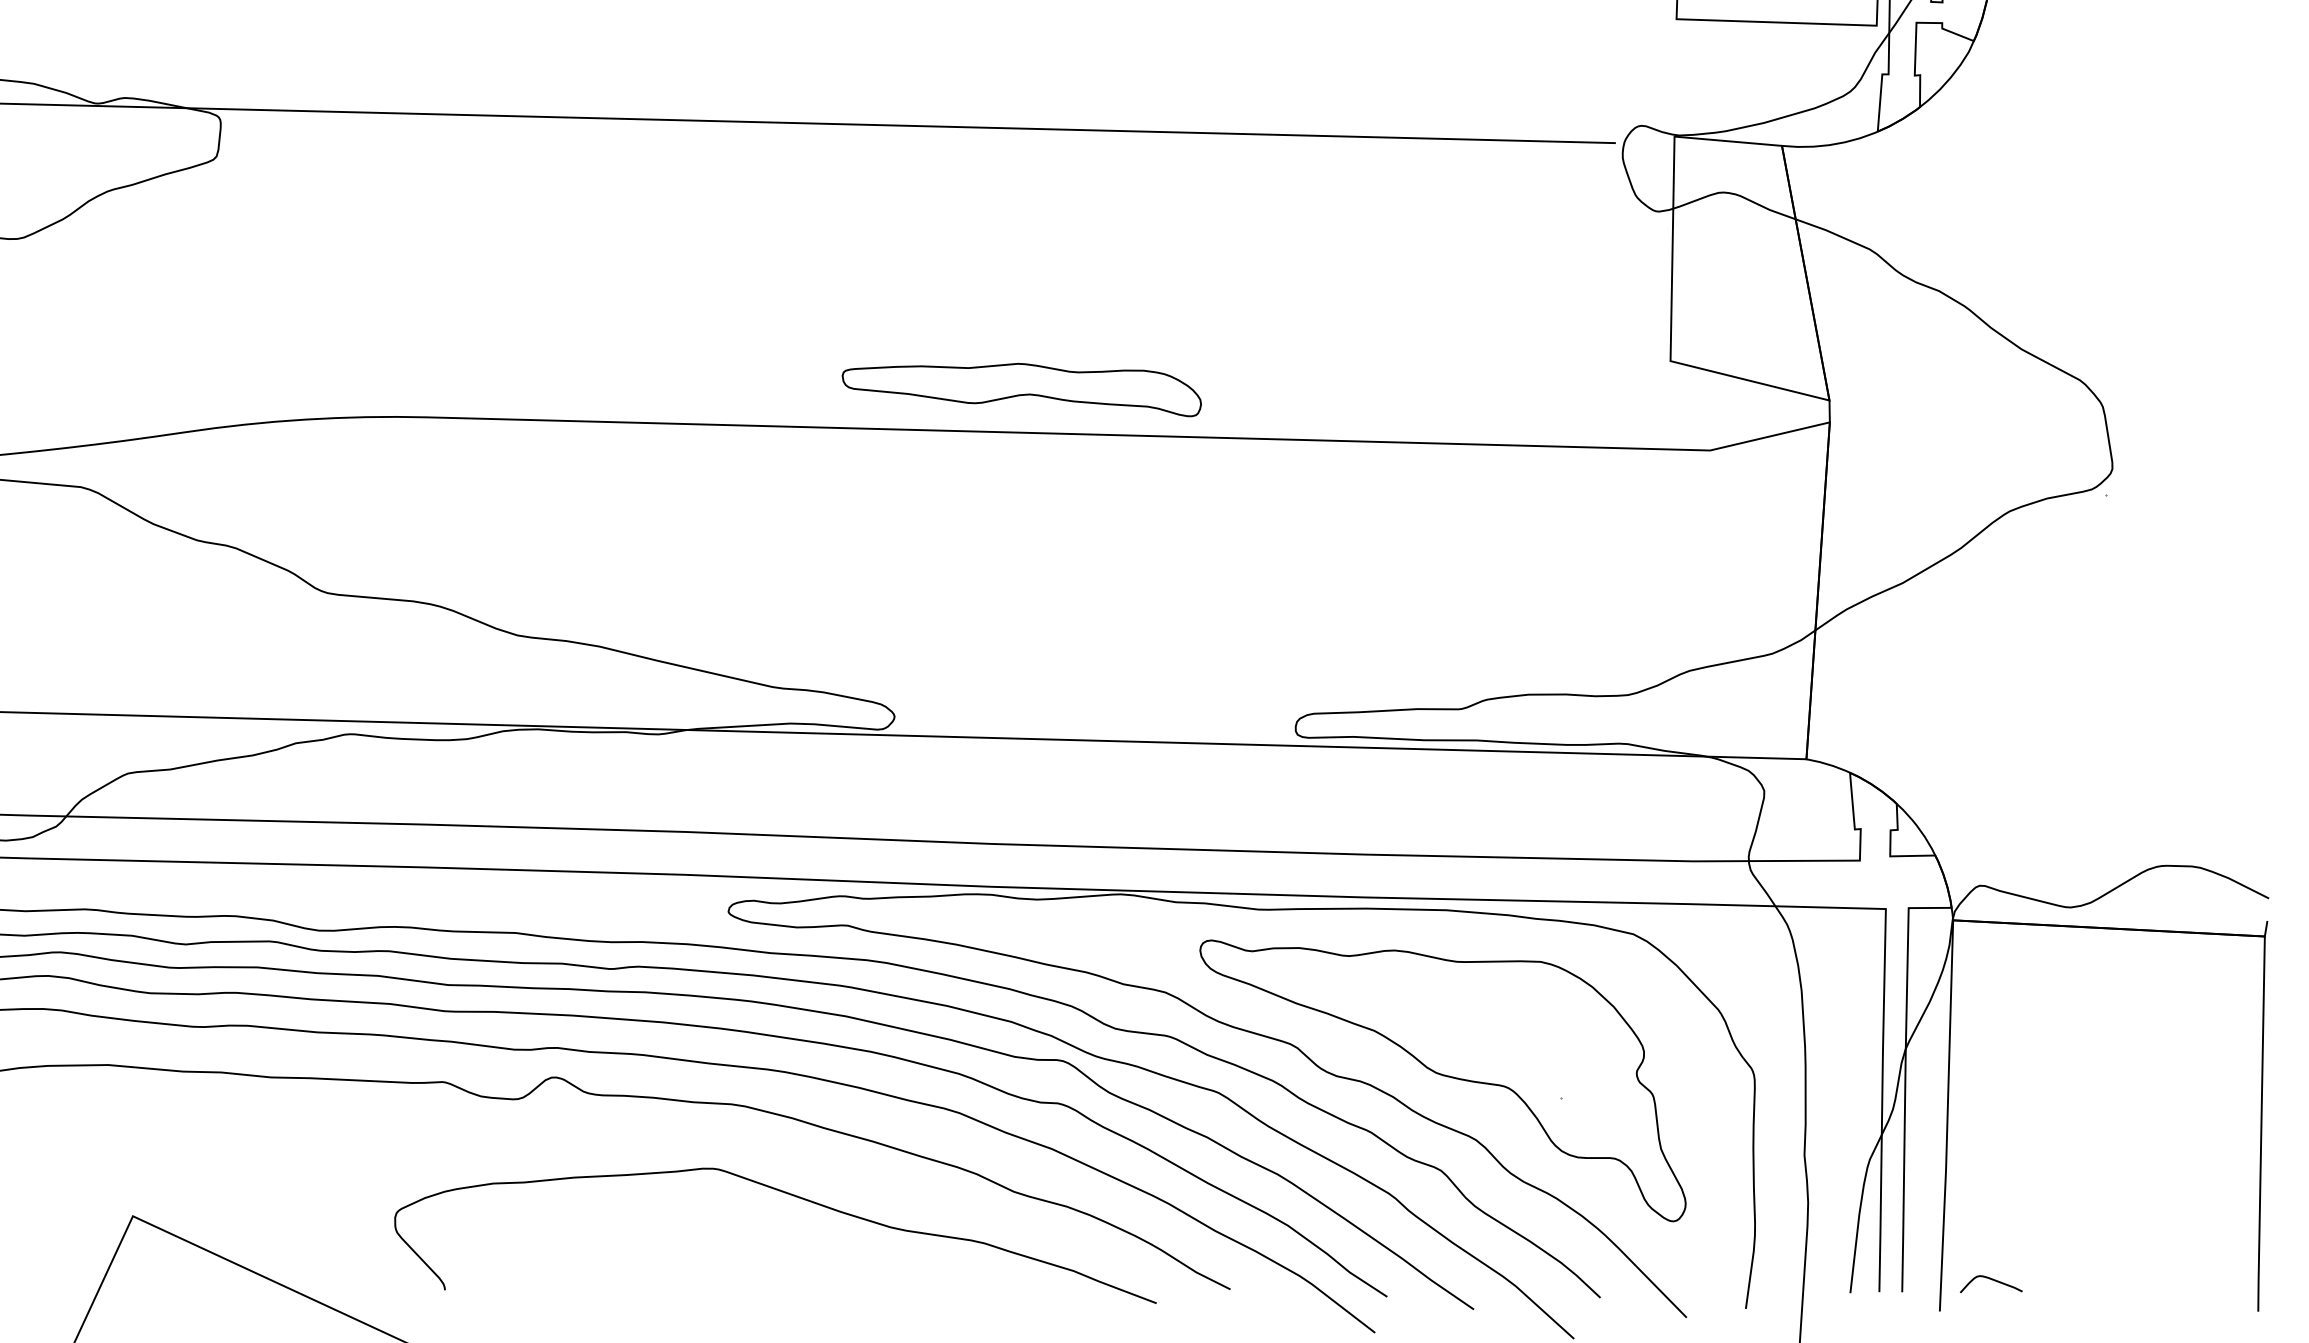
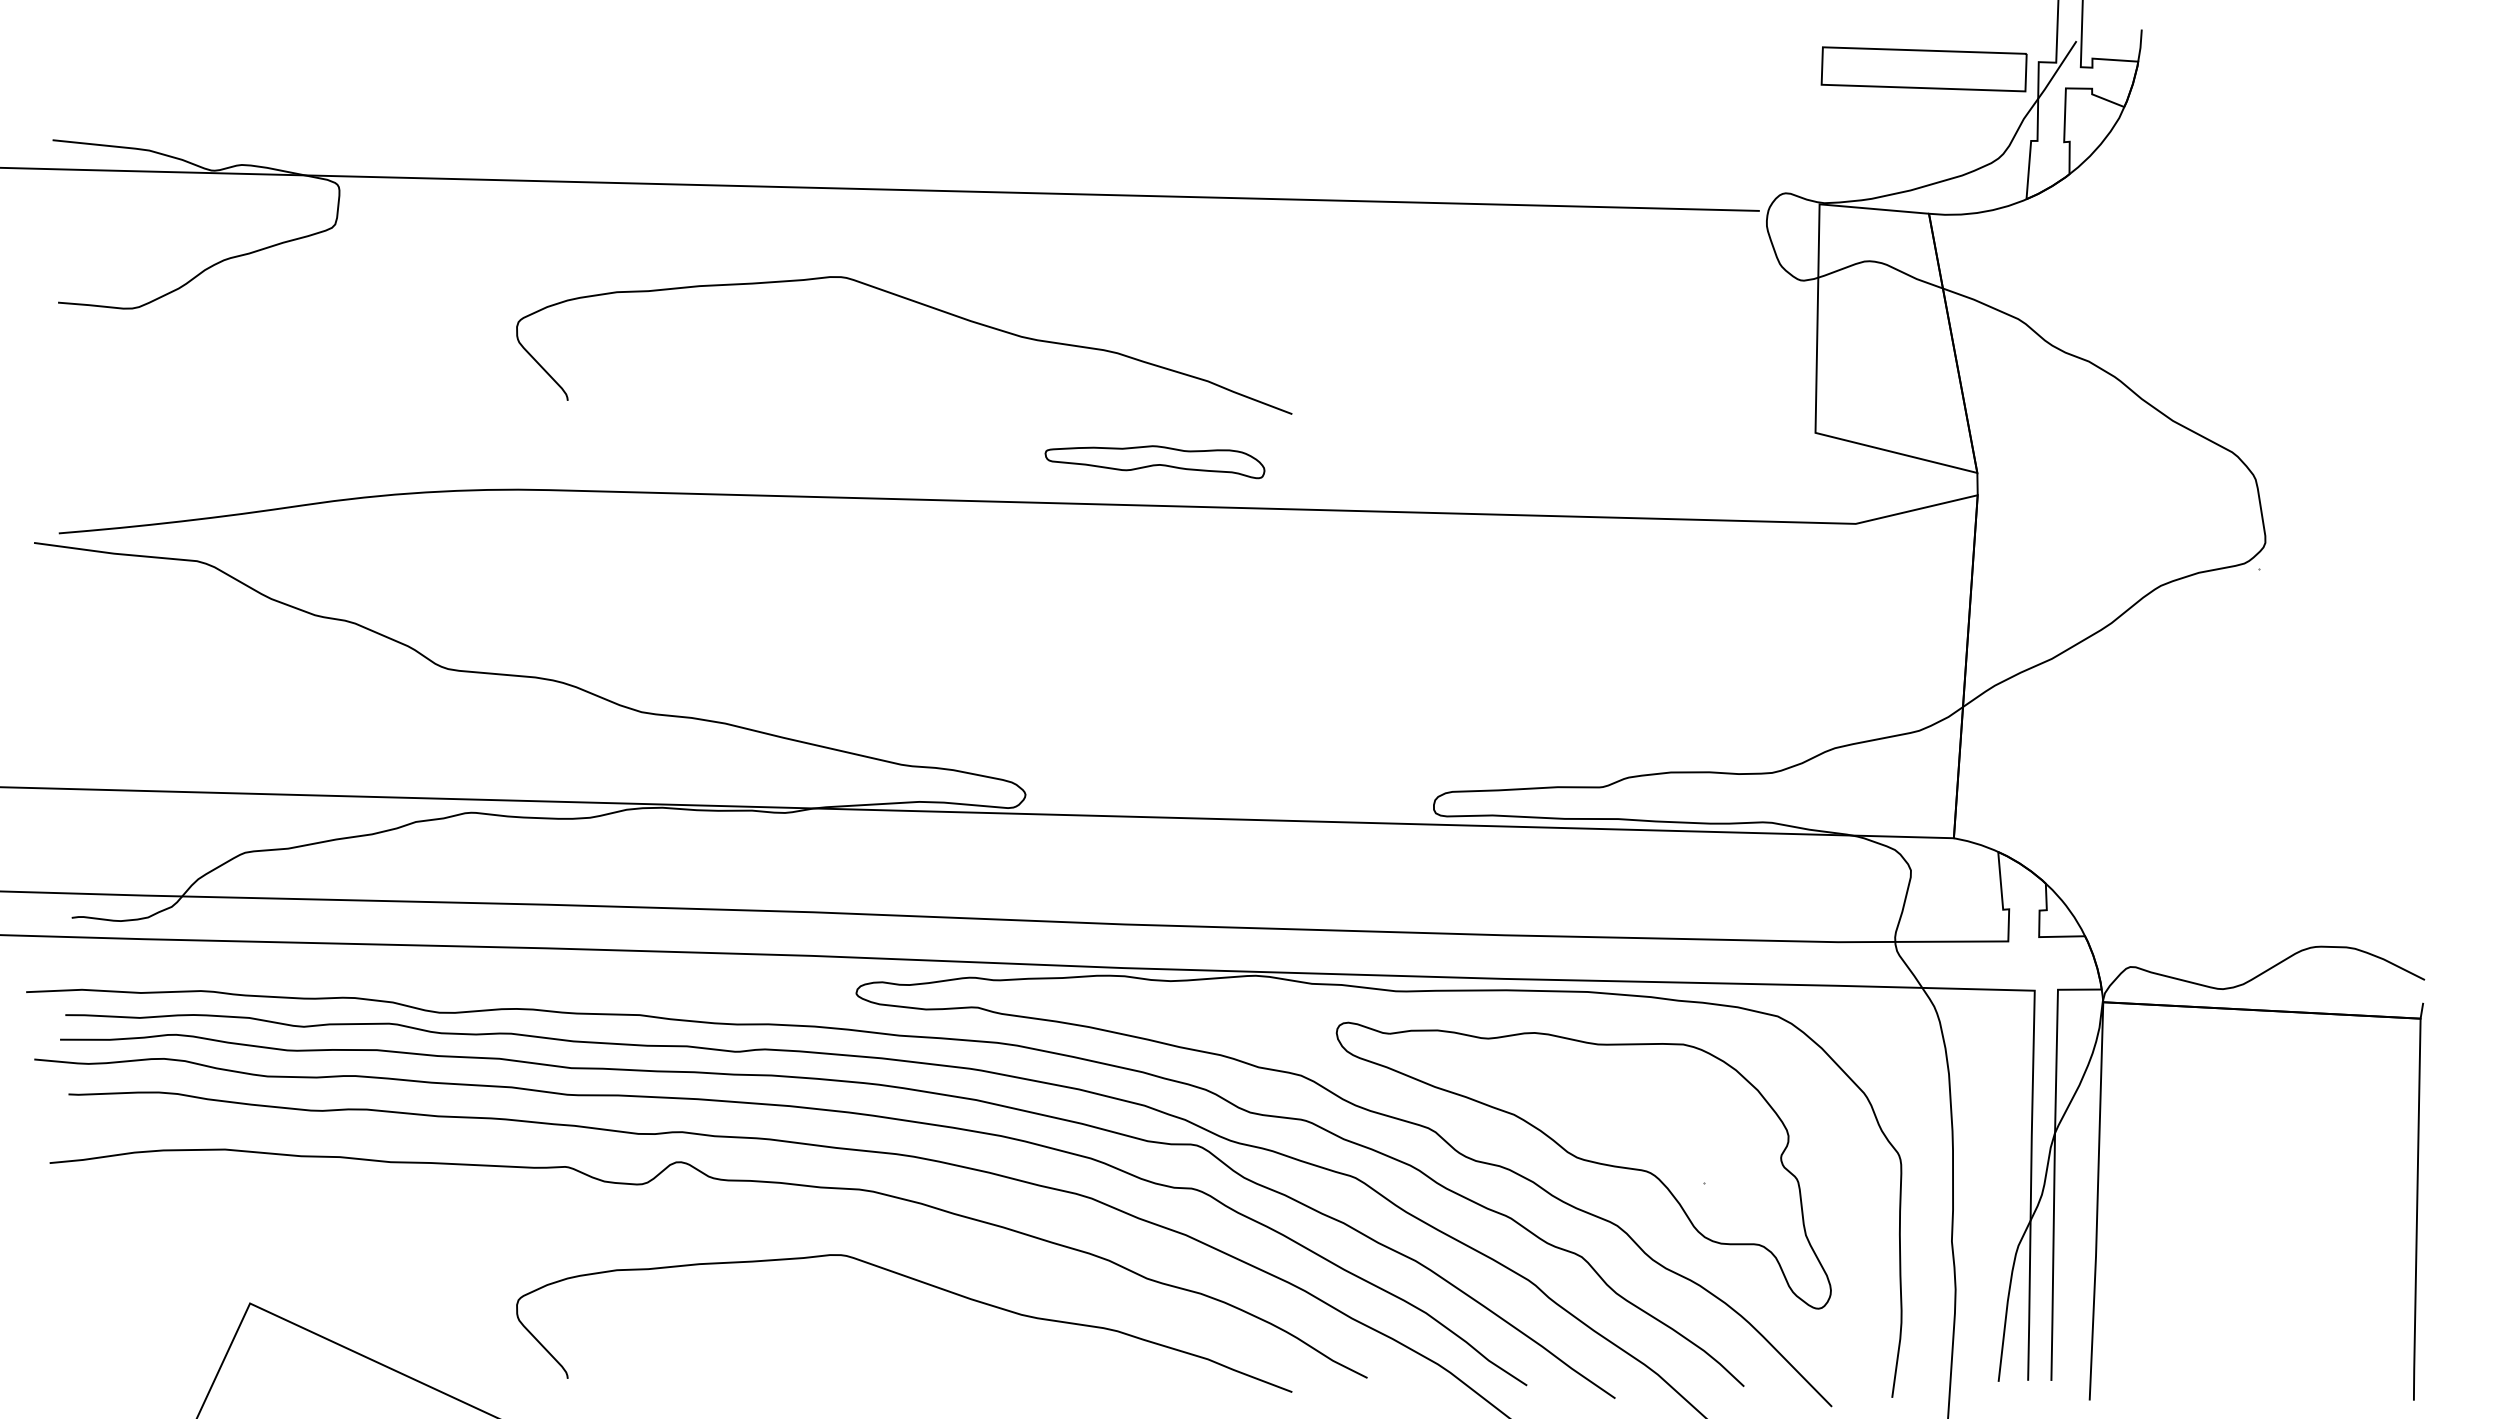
curve: (790, 235) -> (919, 304), added
part: (1021, 389) -> (1154, 461), size x0.6
curve: (1993, 1281) -> (2144, 1369), removed

